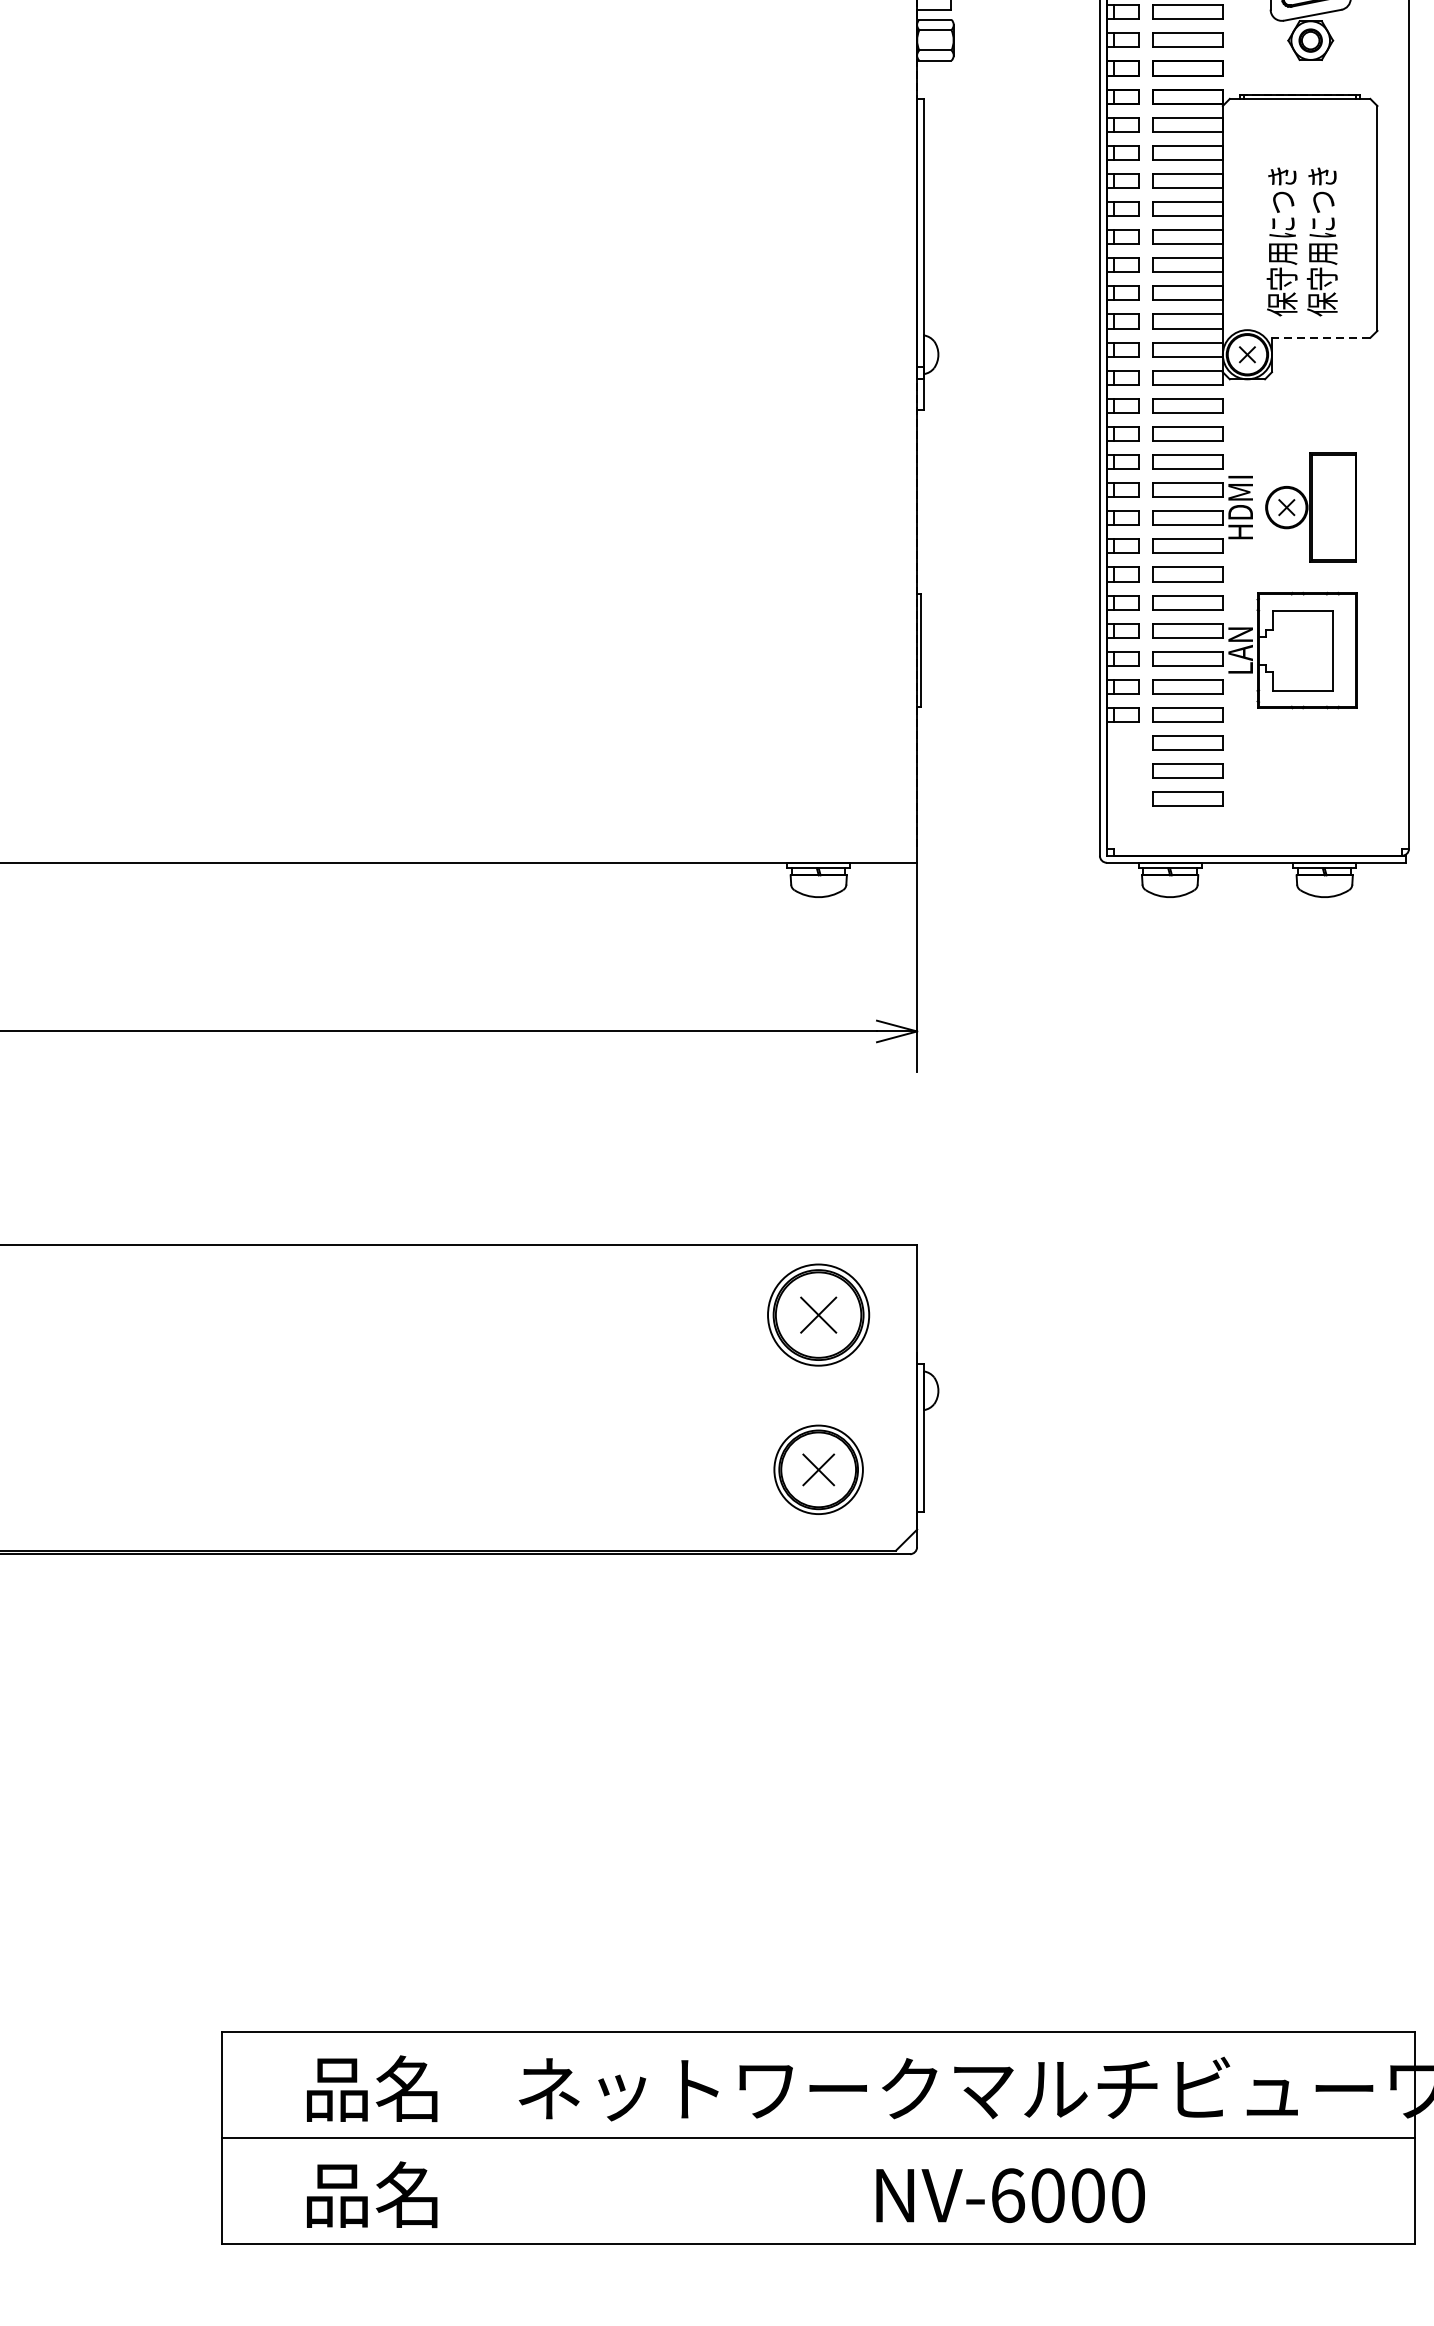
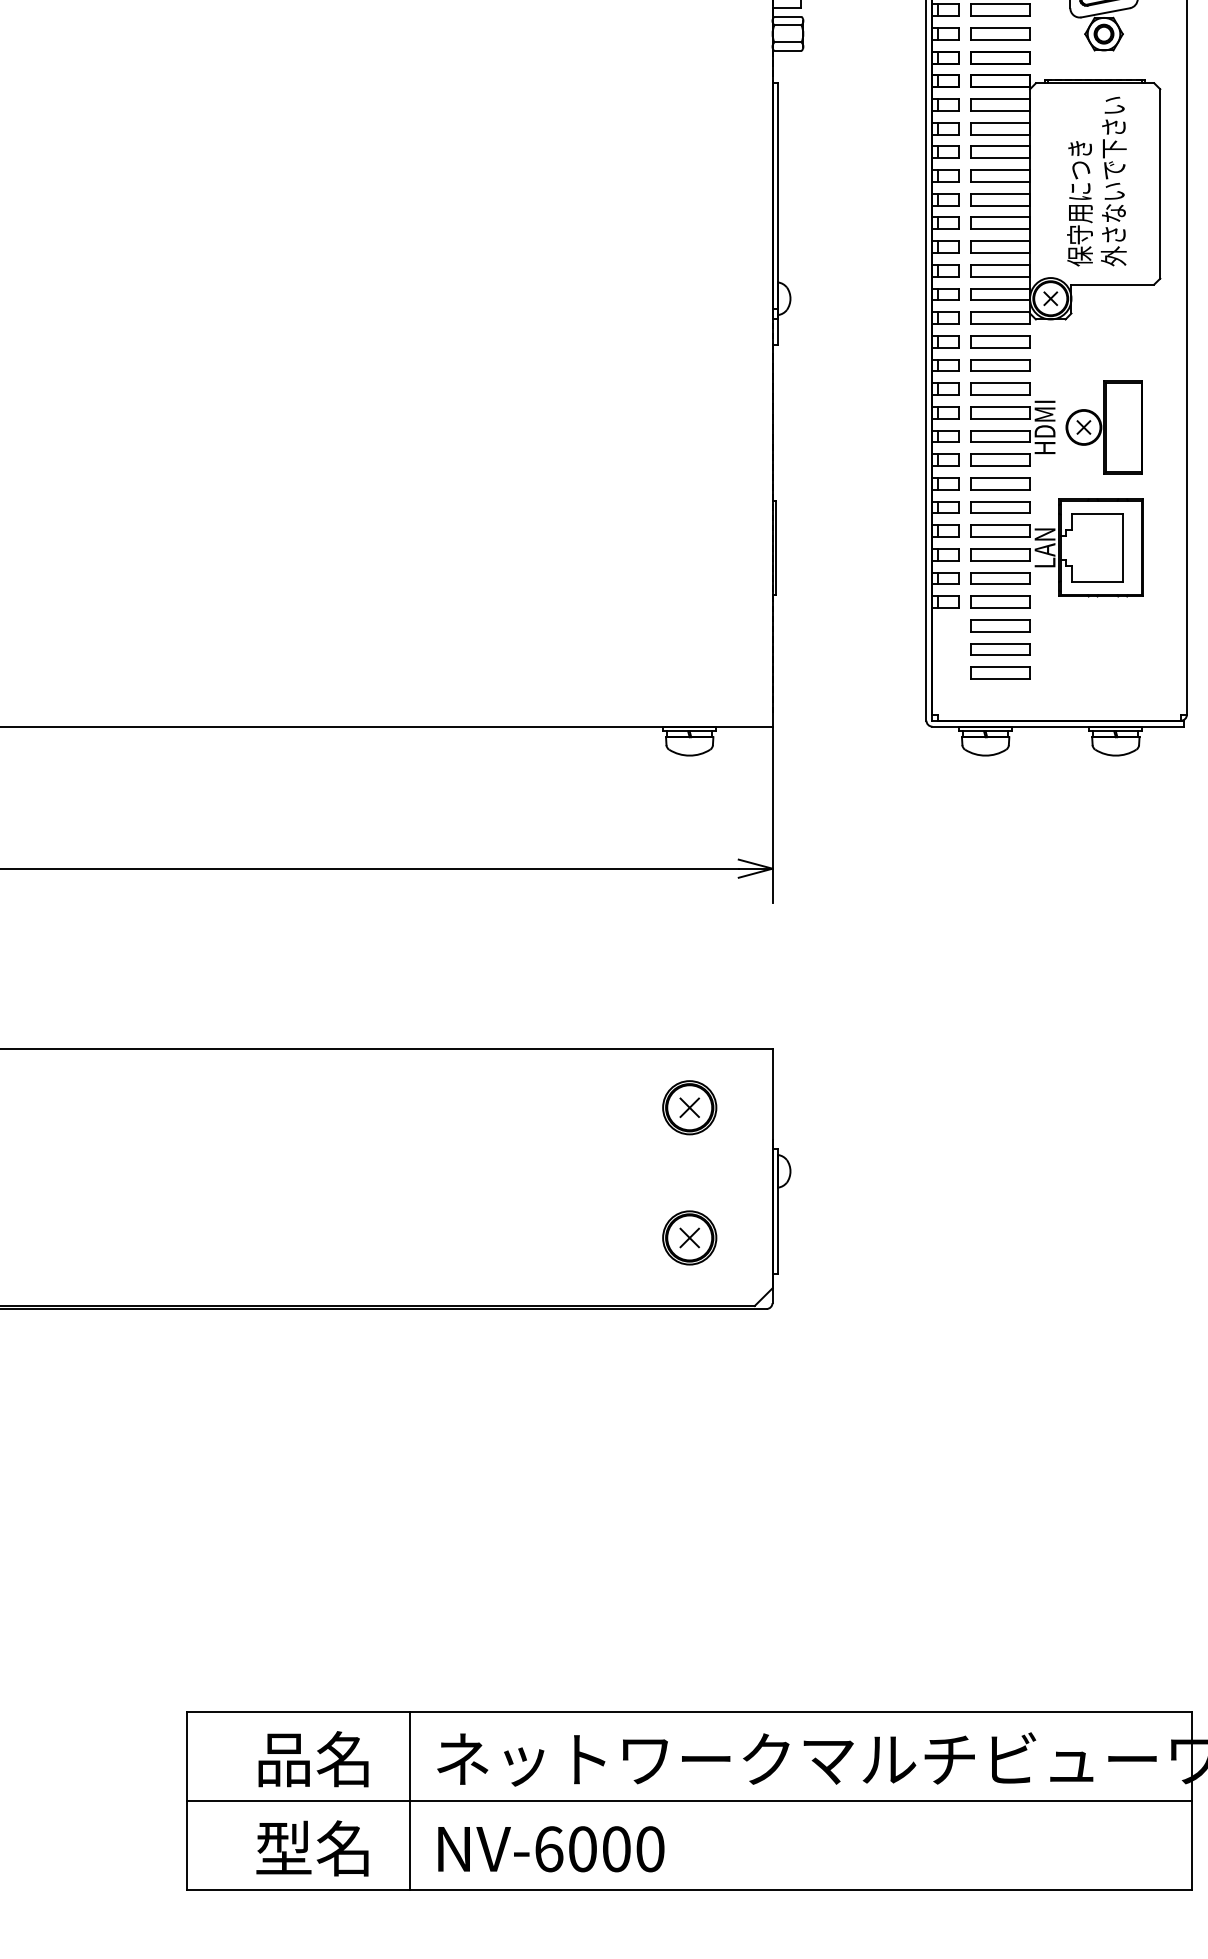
text: (1321, 215) -> (1113, 181), 保守用につき -> 外さないで下さい
line: (1320, 337) -> (1112, 284), dashed -> solid
part: (818, 1314) -> (689, 1107), size x0.62
part: (818, 1469) -> (689, 1237), size x0.71
line: (487, 2137) -> (410, 1800), added
text: (336, 2194) -> (283, 1848), 品名 -> 型名
text: (1010, 2195) -> (551, 1849), moved

